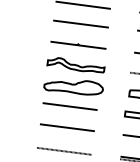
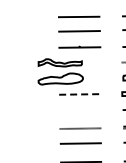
part: (74, 76) -> (60, 71), moved
line: (70, 106) -> (80, 94), solid -> dashed
line: (67, 127) -> (80, 110), removed

